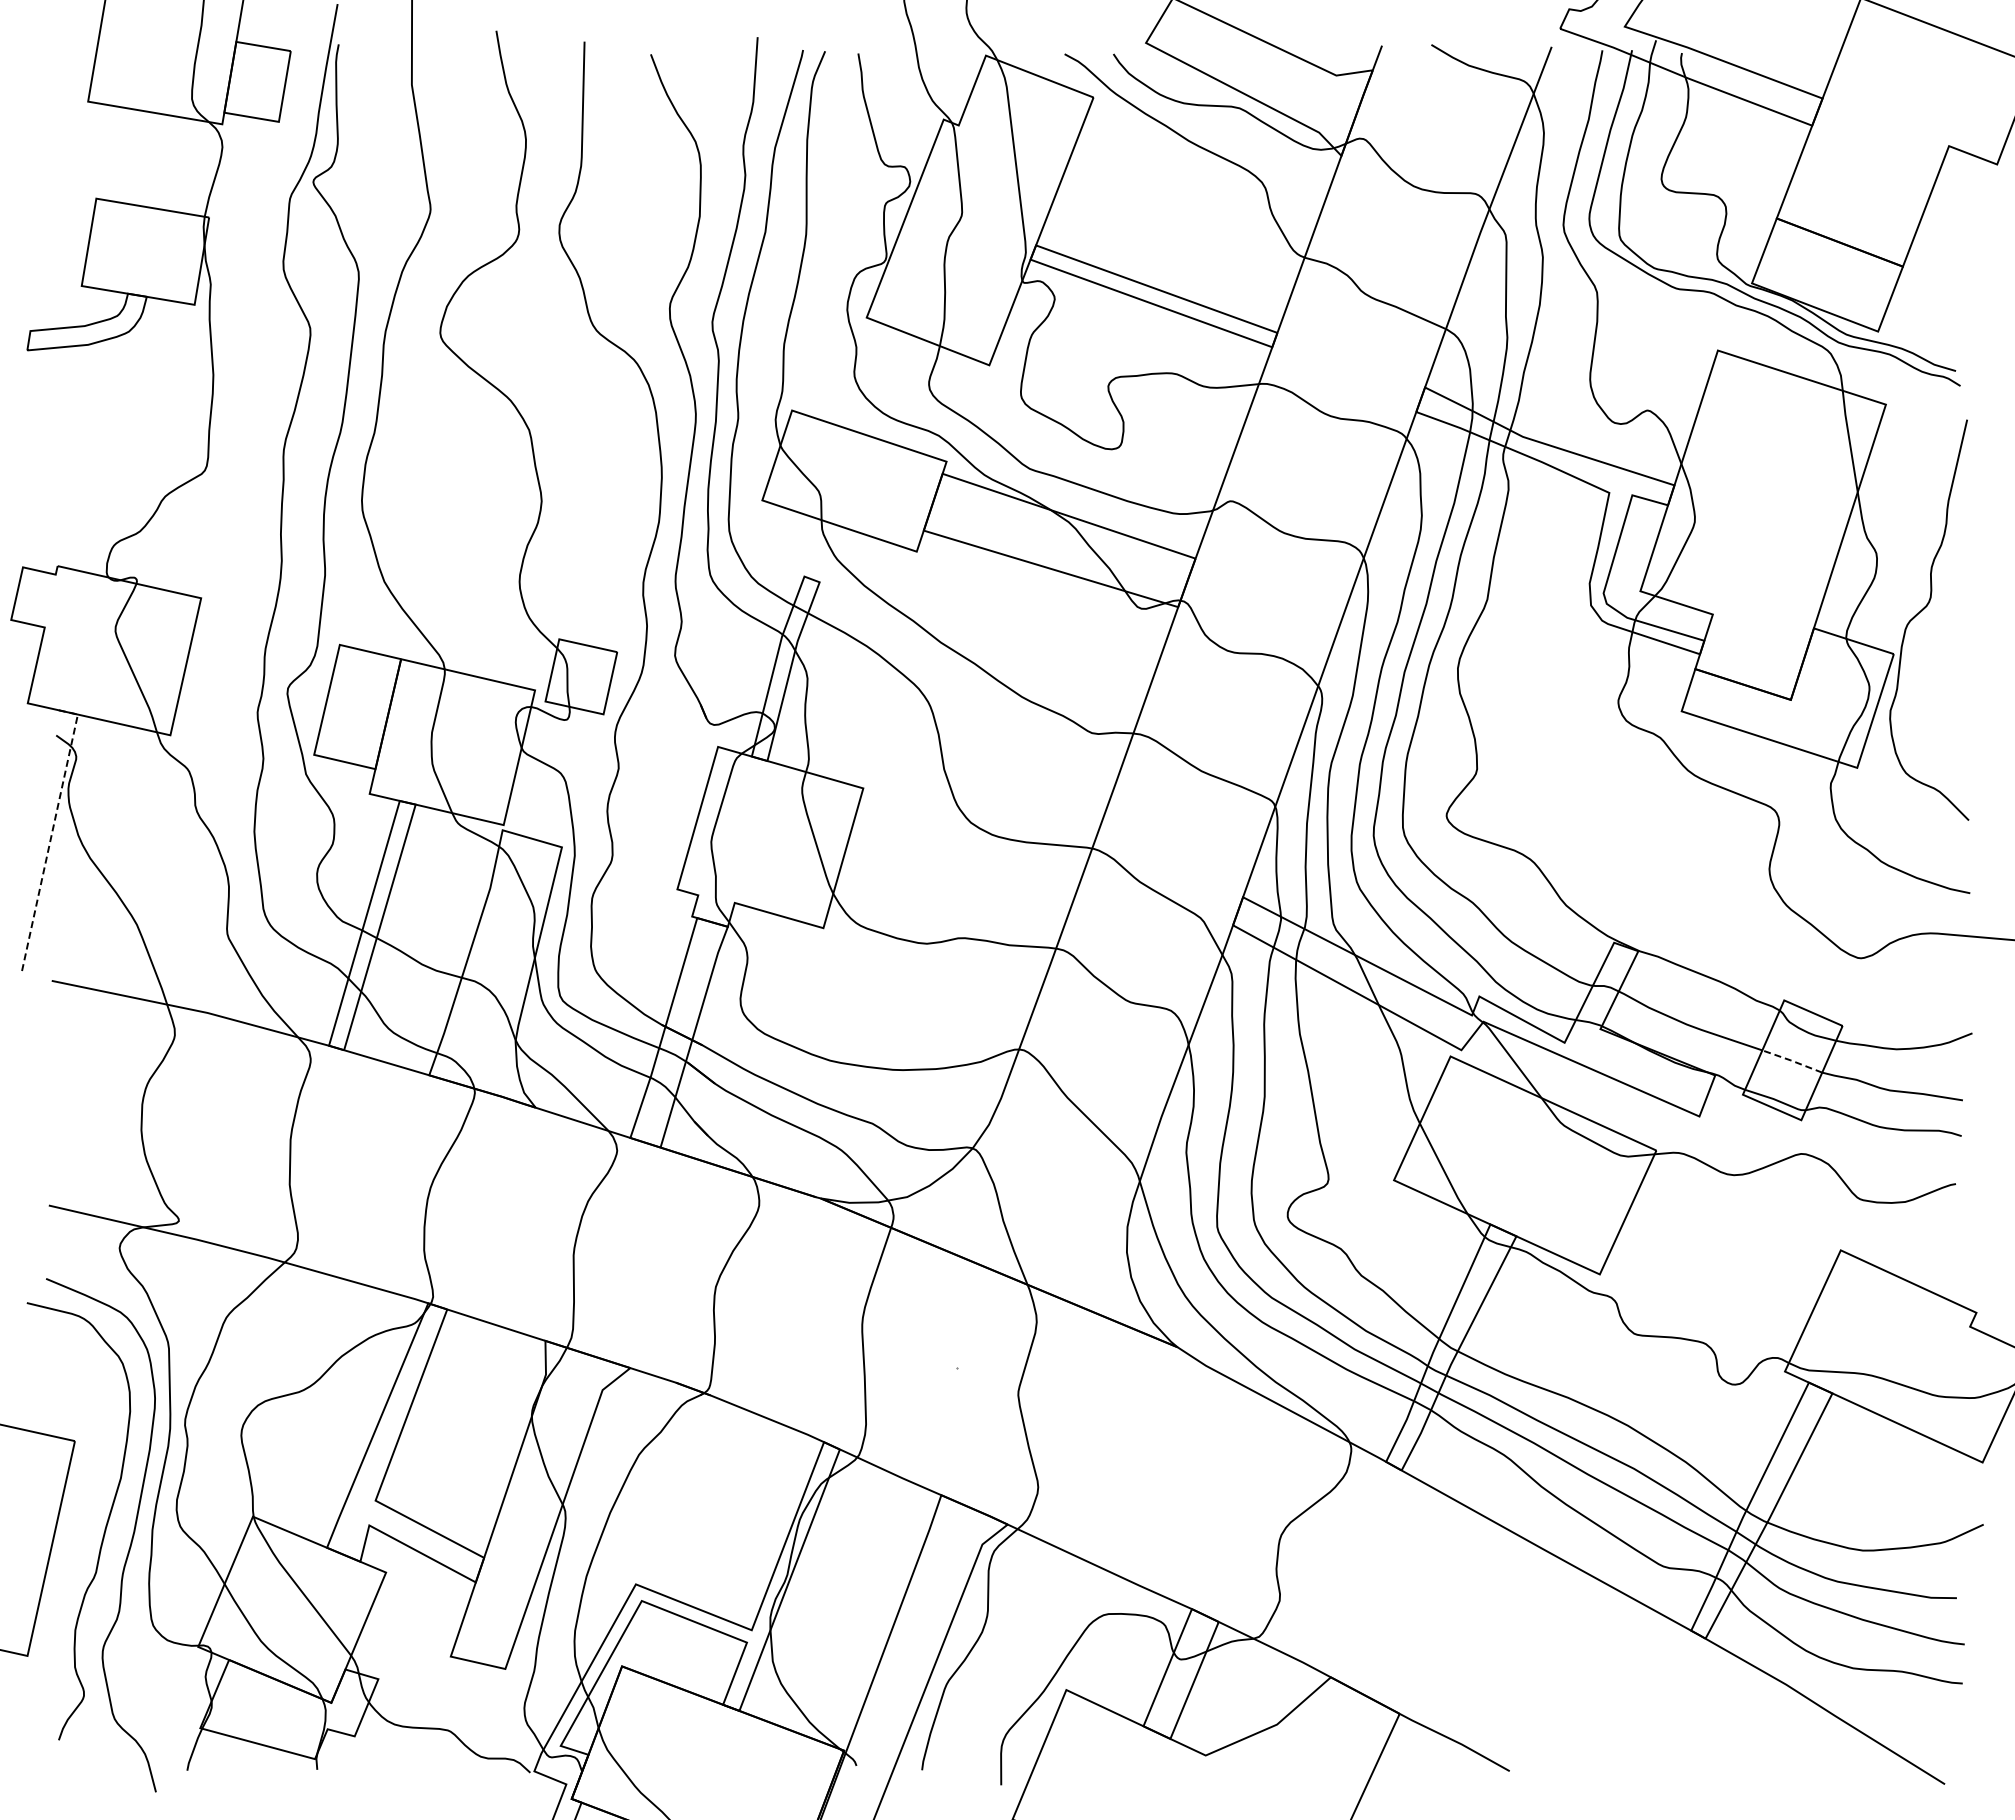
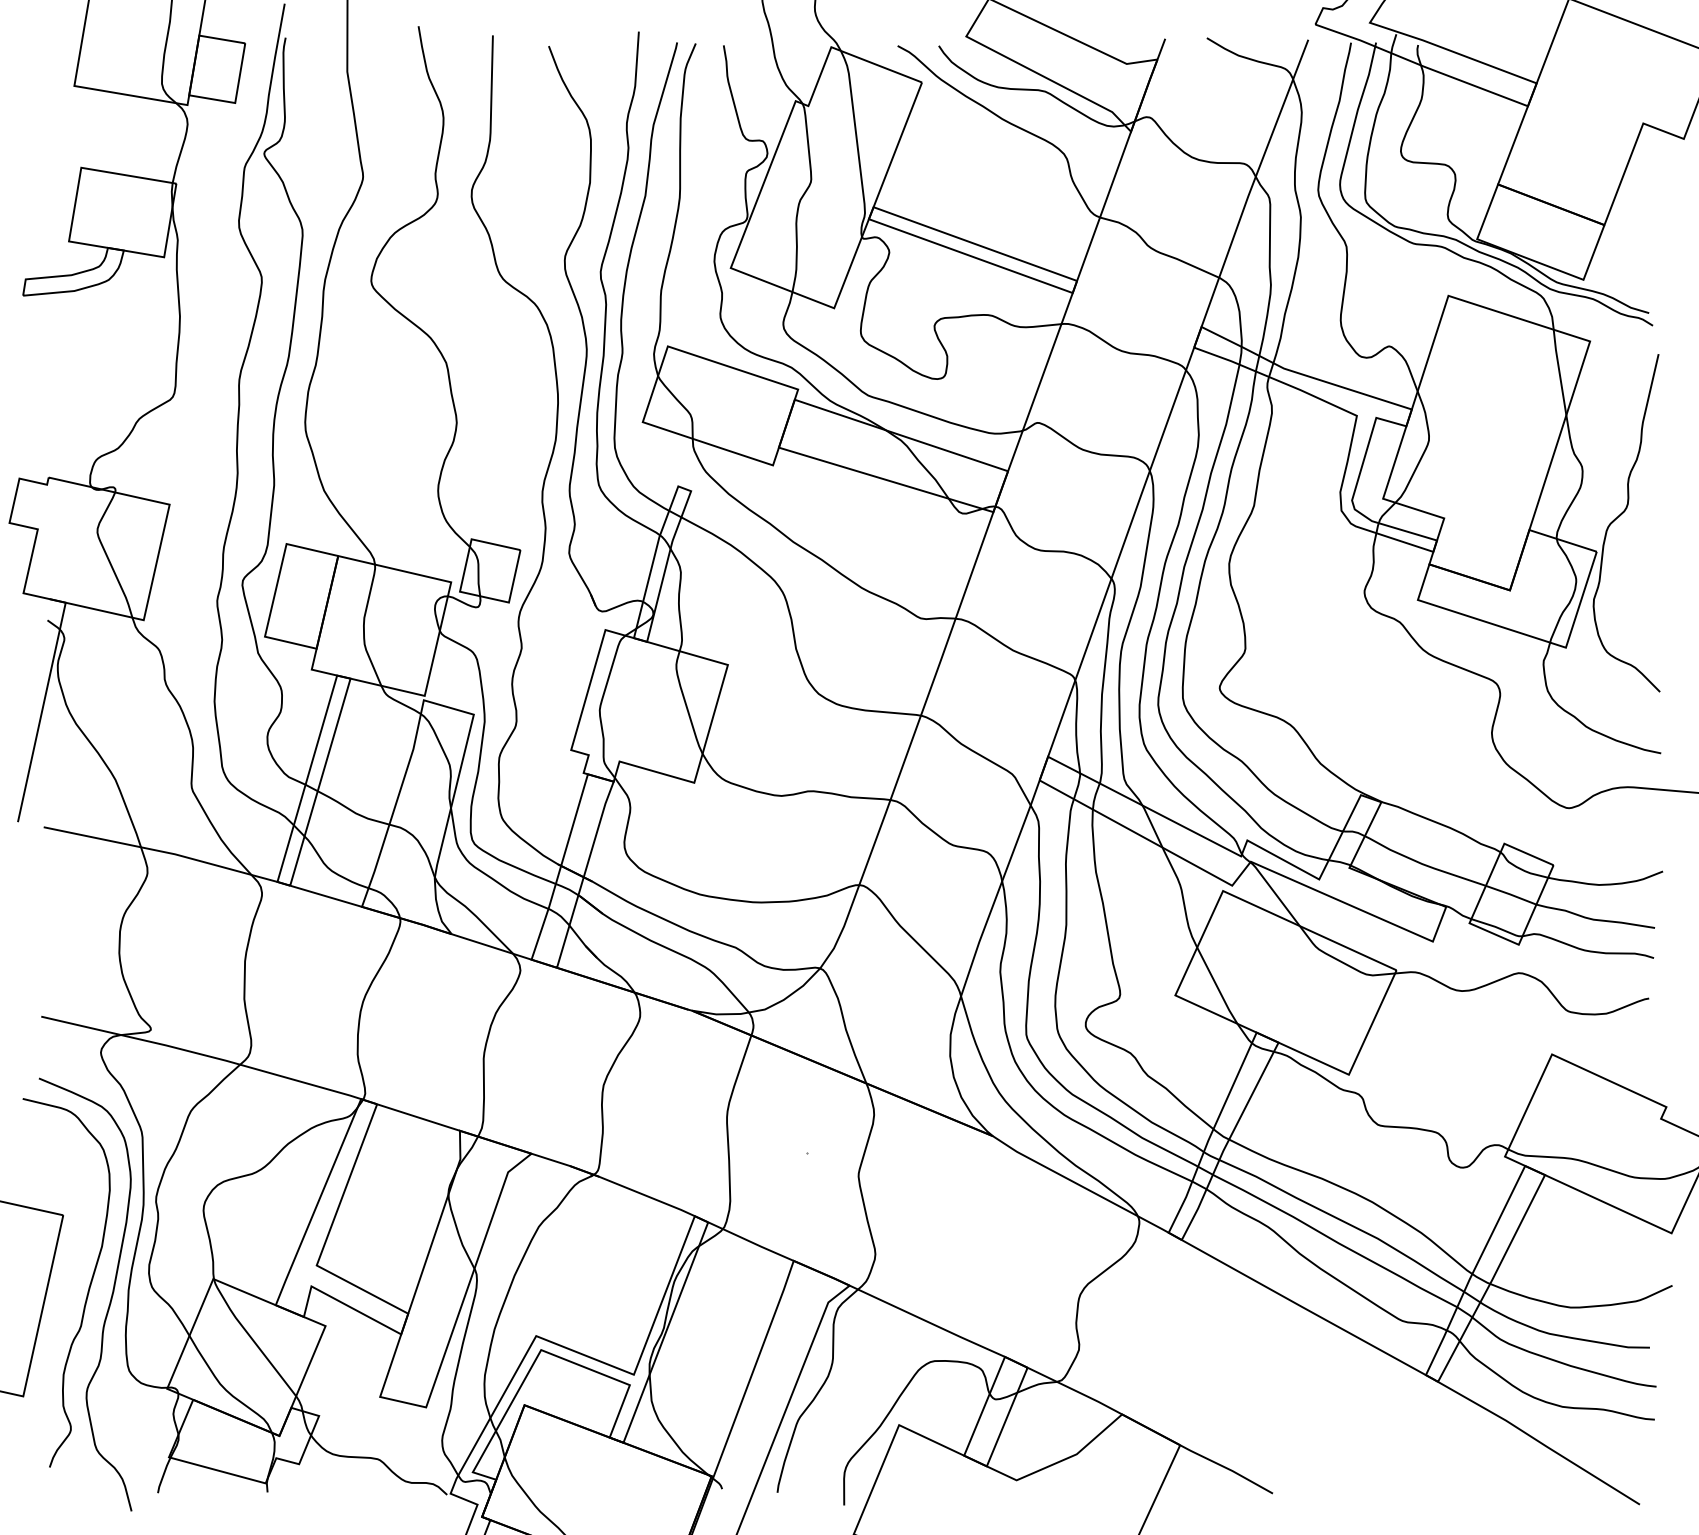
line: (51, 834) -> (43, 703), dashed -> solid
line: (1791, 1060) -> (1510, 894), dashed -> solid

